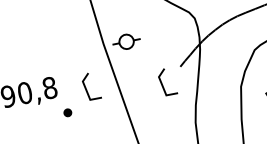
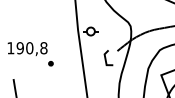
line: (87, 88) -> (64, 52), removed

